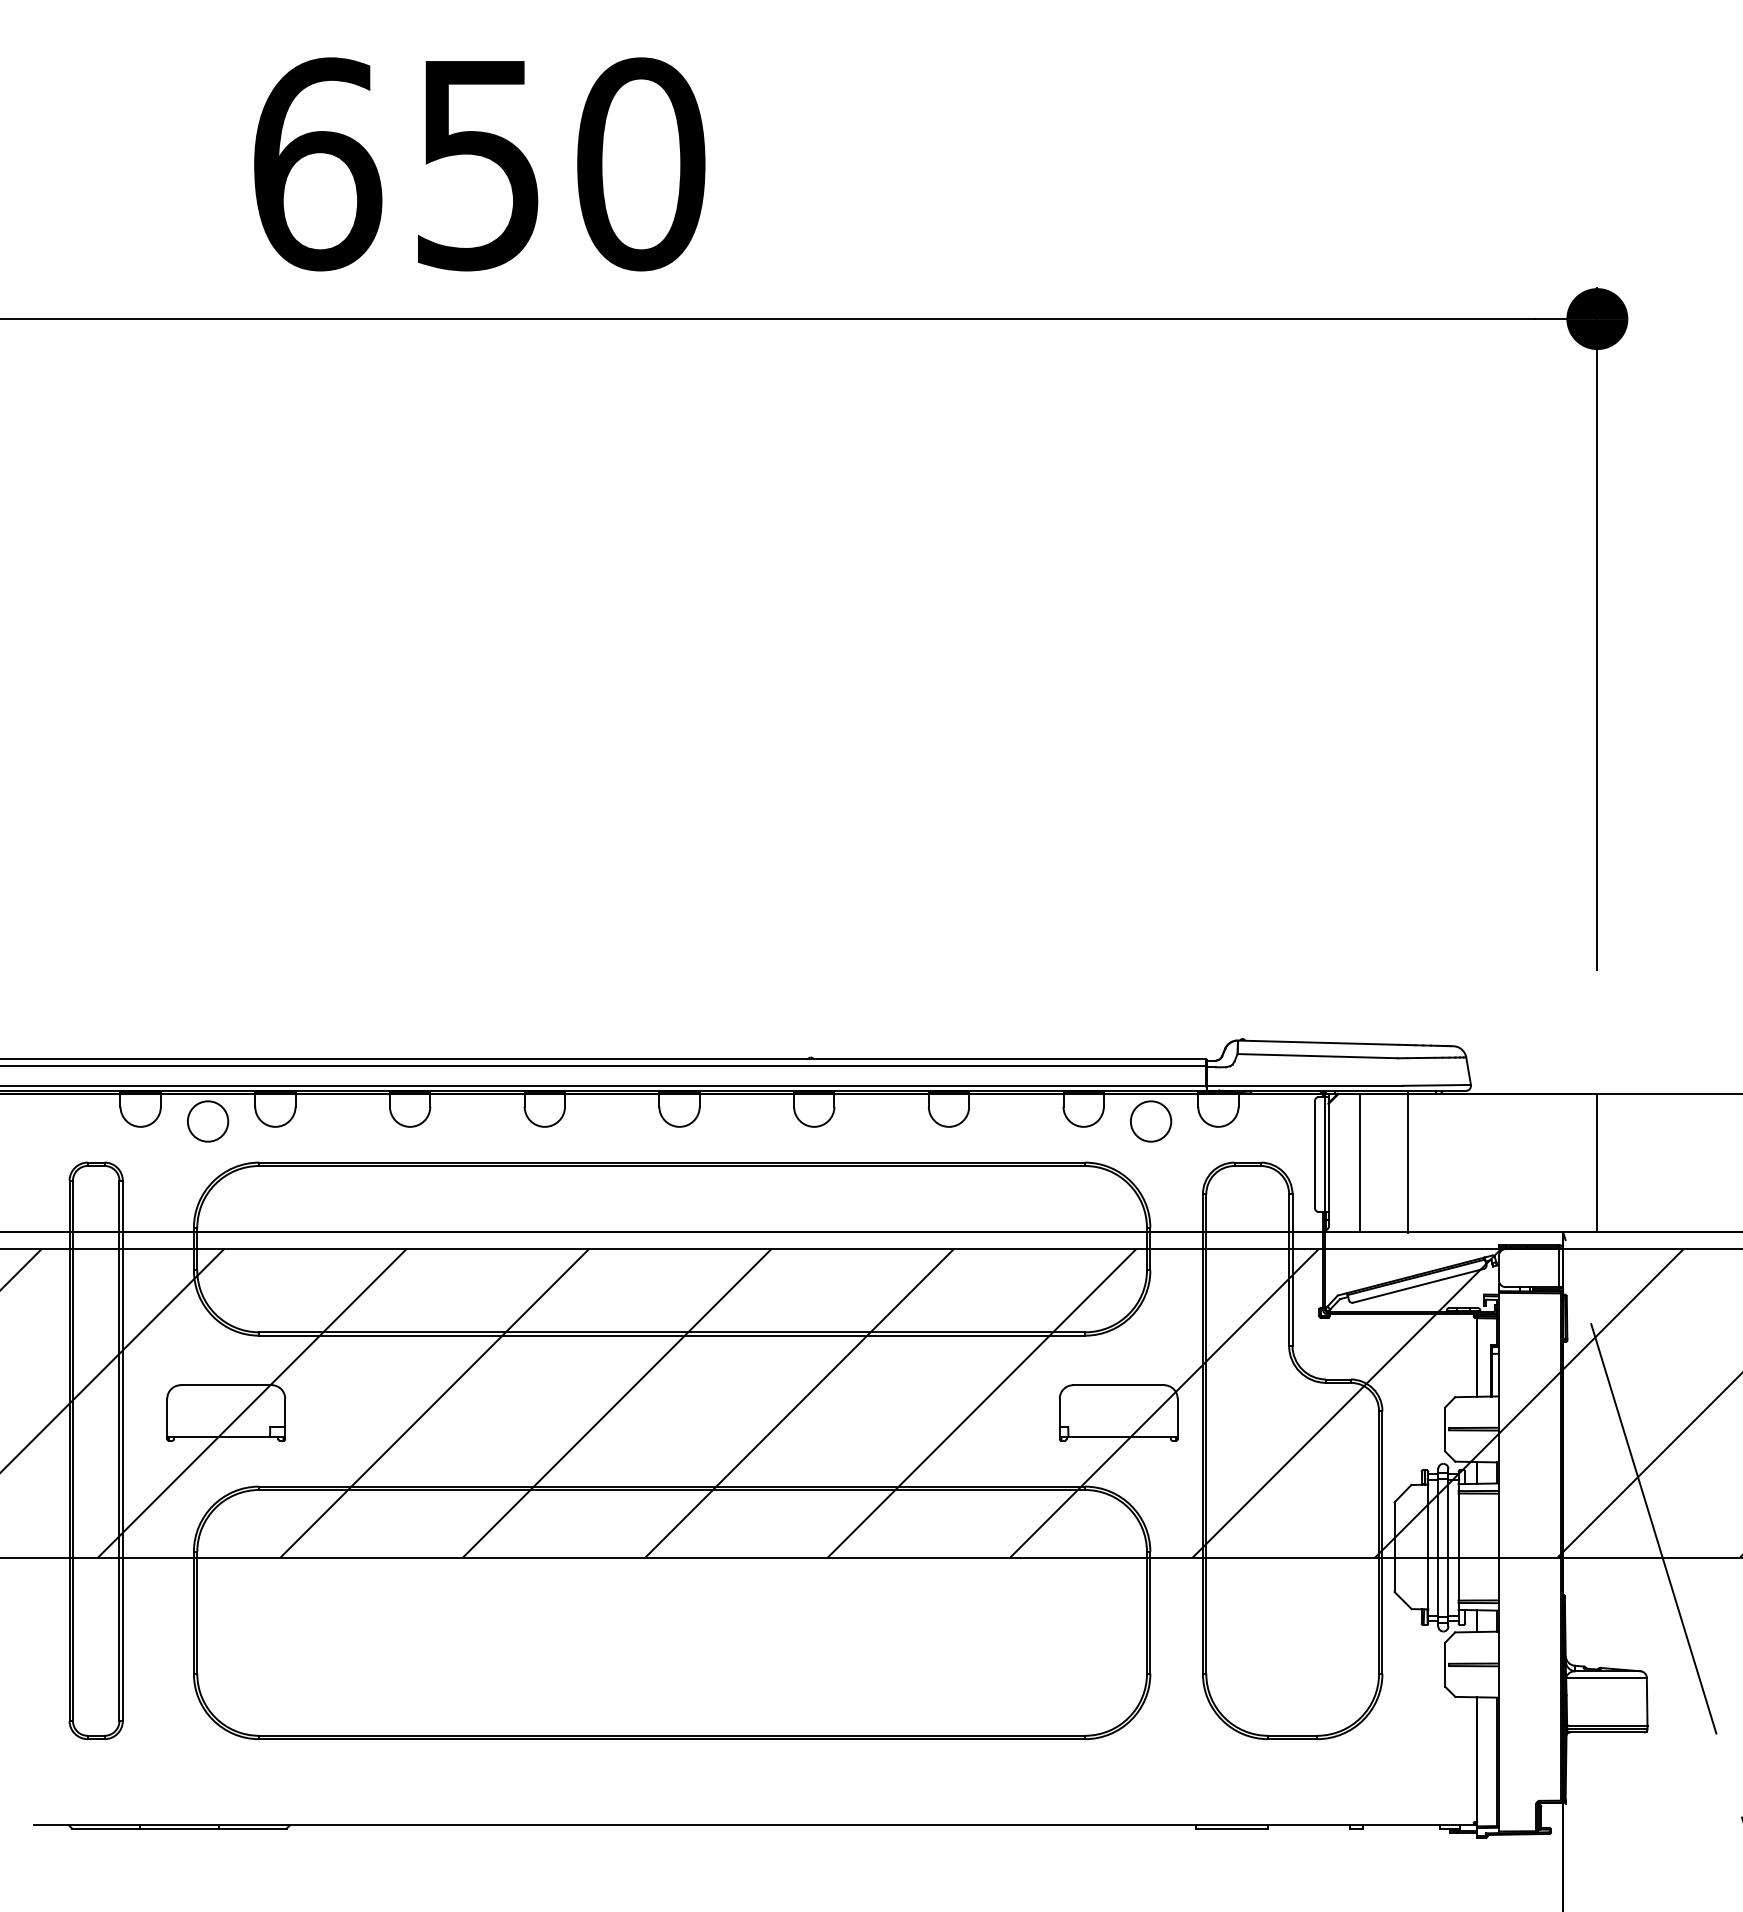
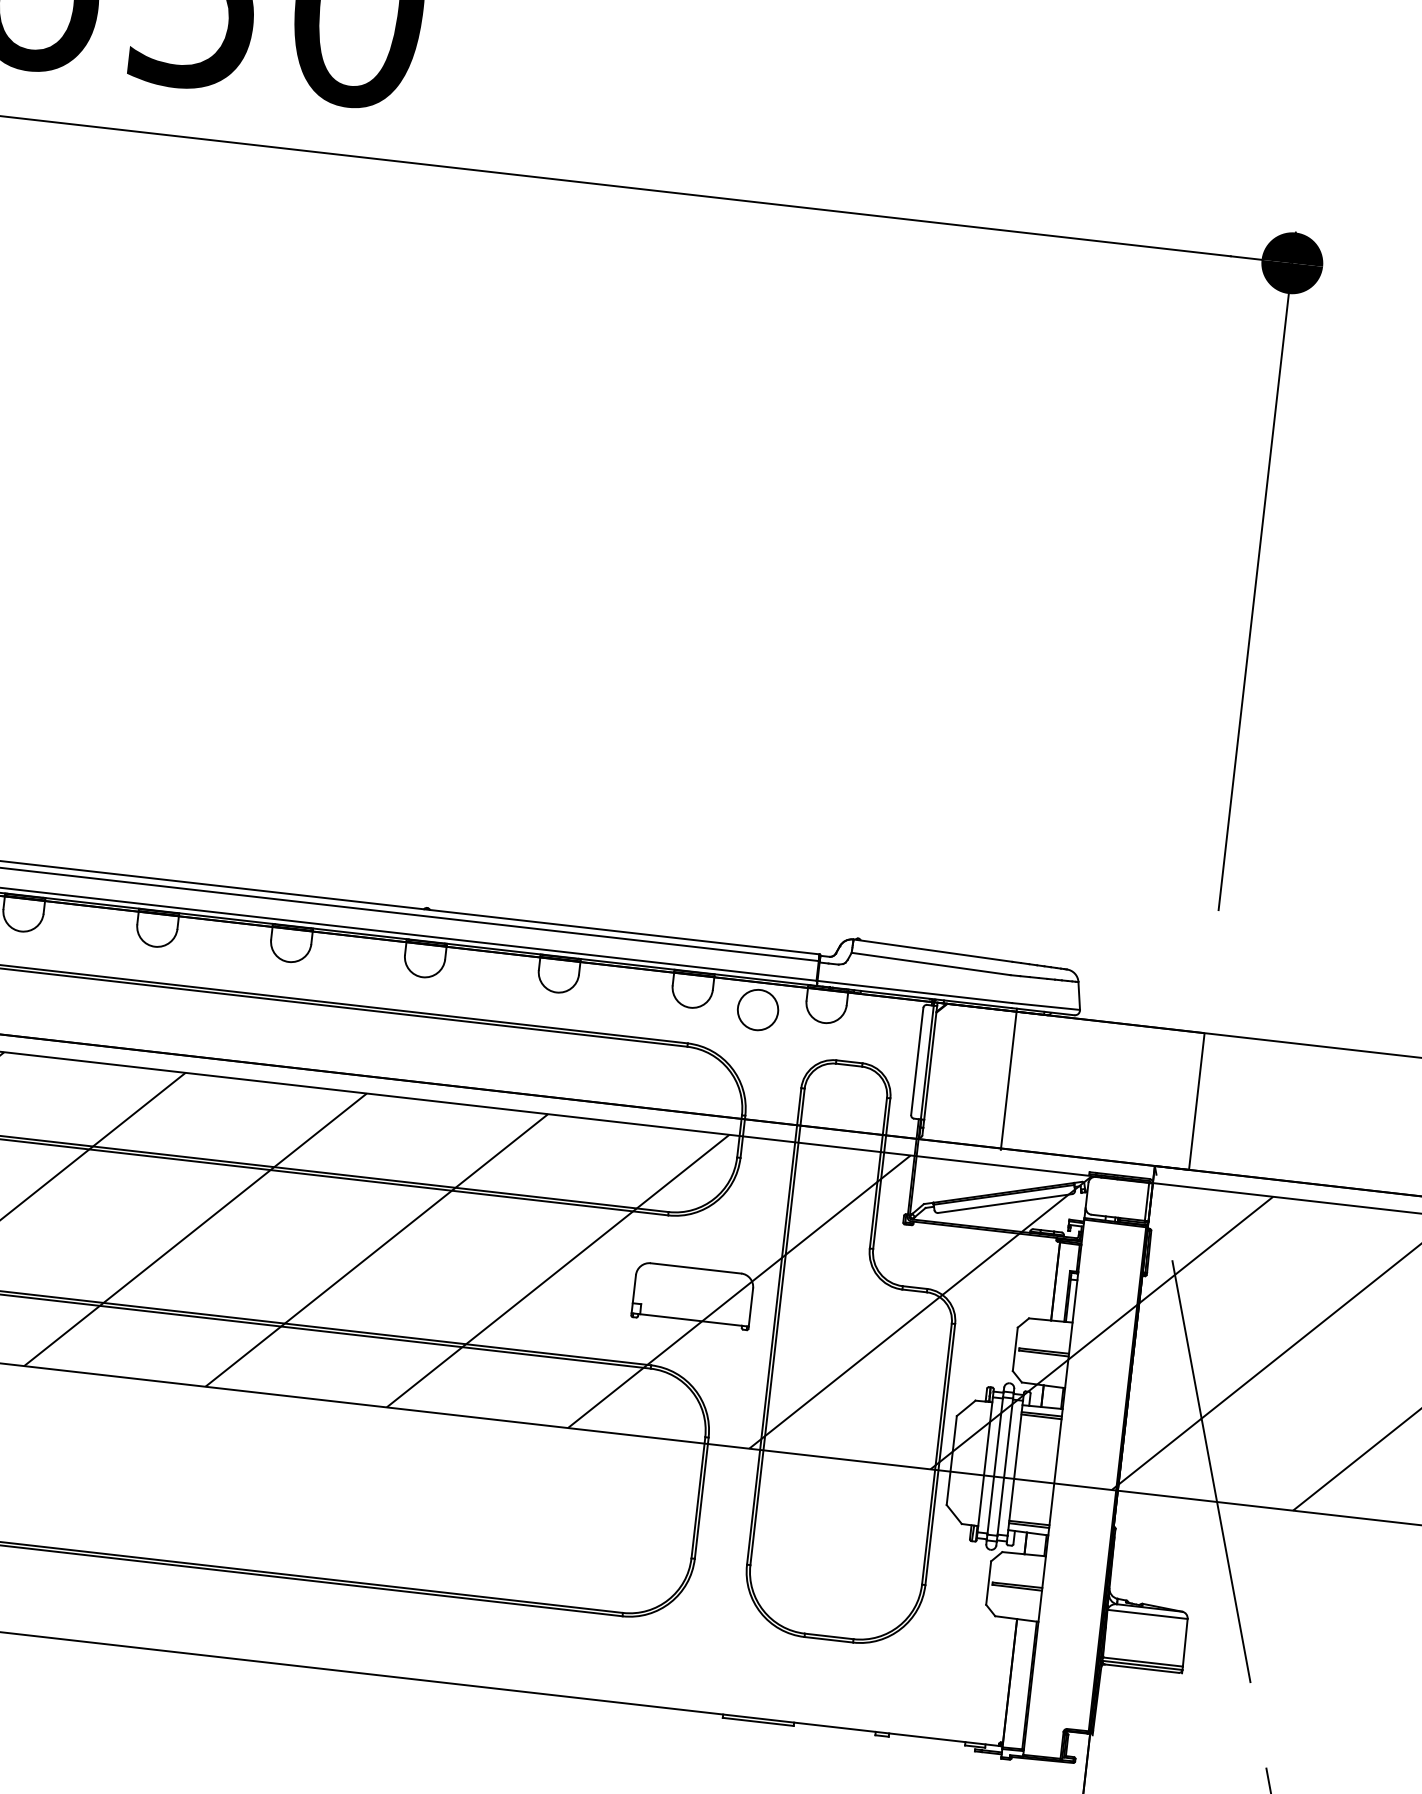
line: (1360, 1162) -> (961, 1074), removed

